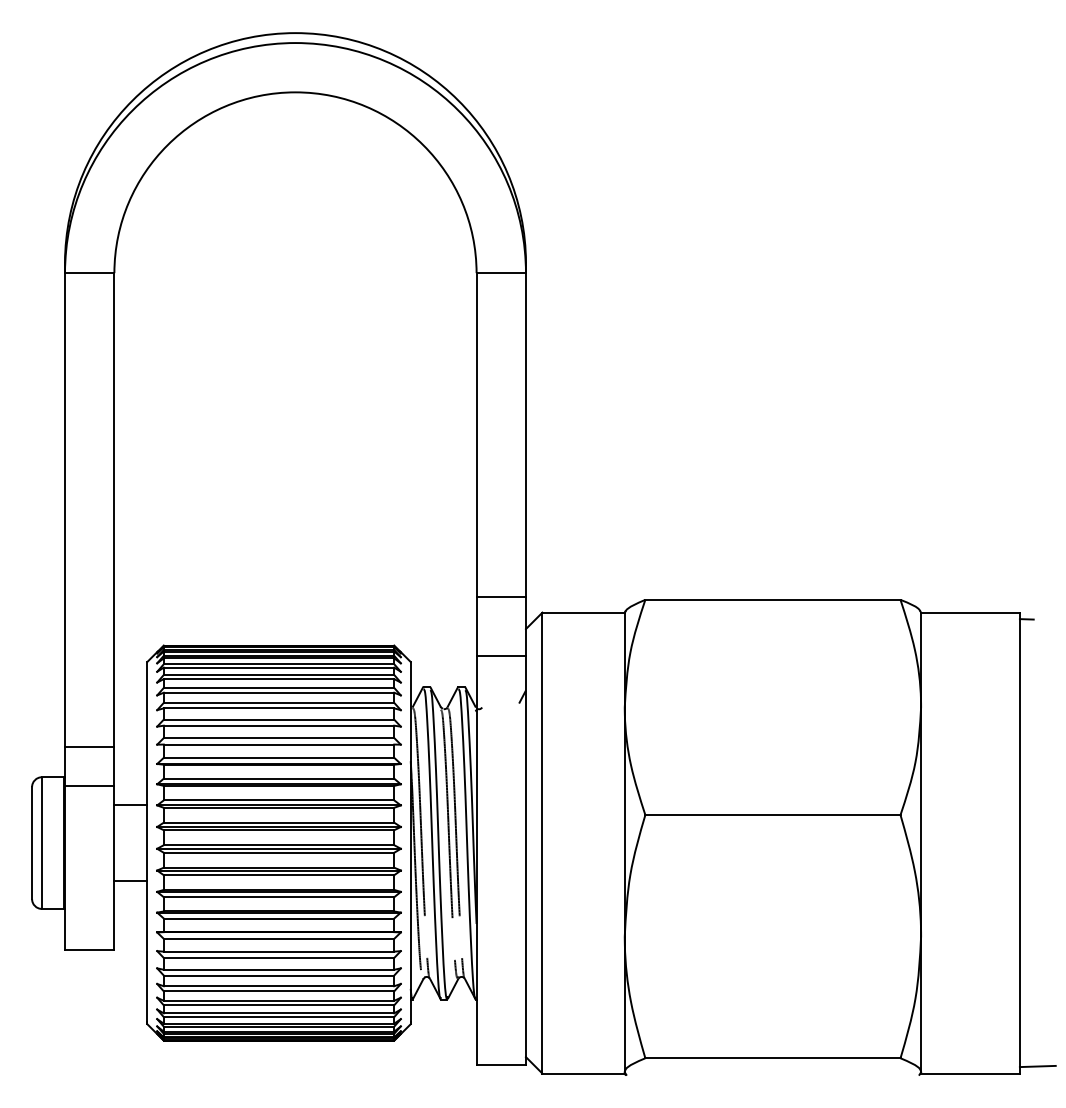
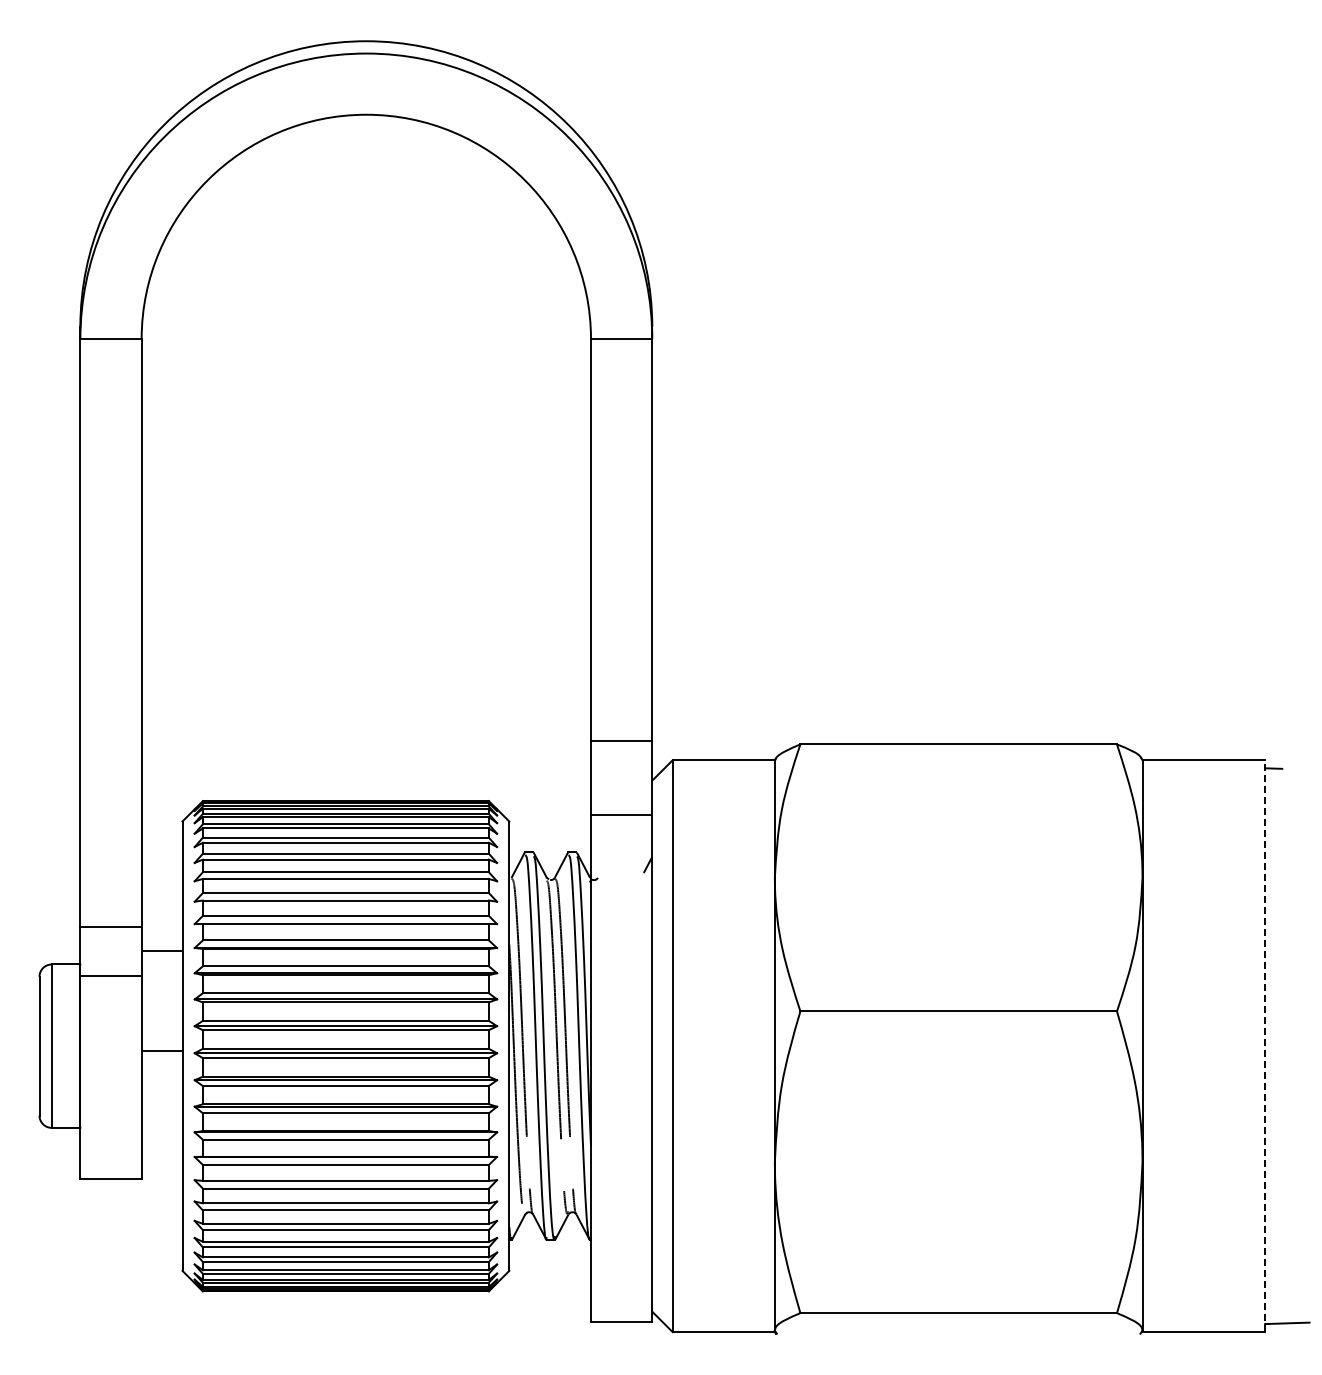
line: (130, 805) -> (161, 951), moved
line: (1020, 843) -> (1265, 1046), solid -> dashed
line: (130, 881) -> (161, 1051), moved

